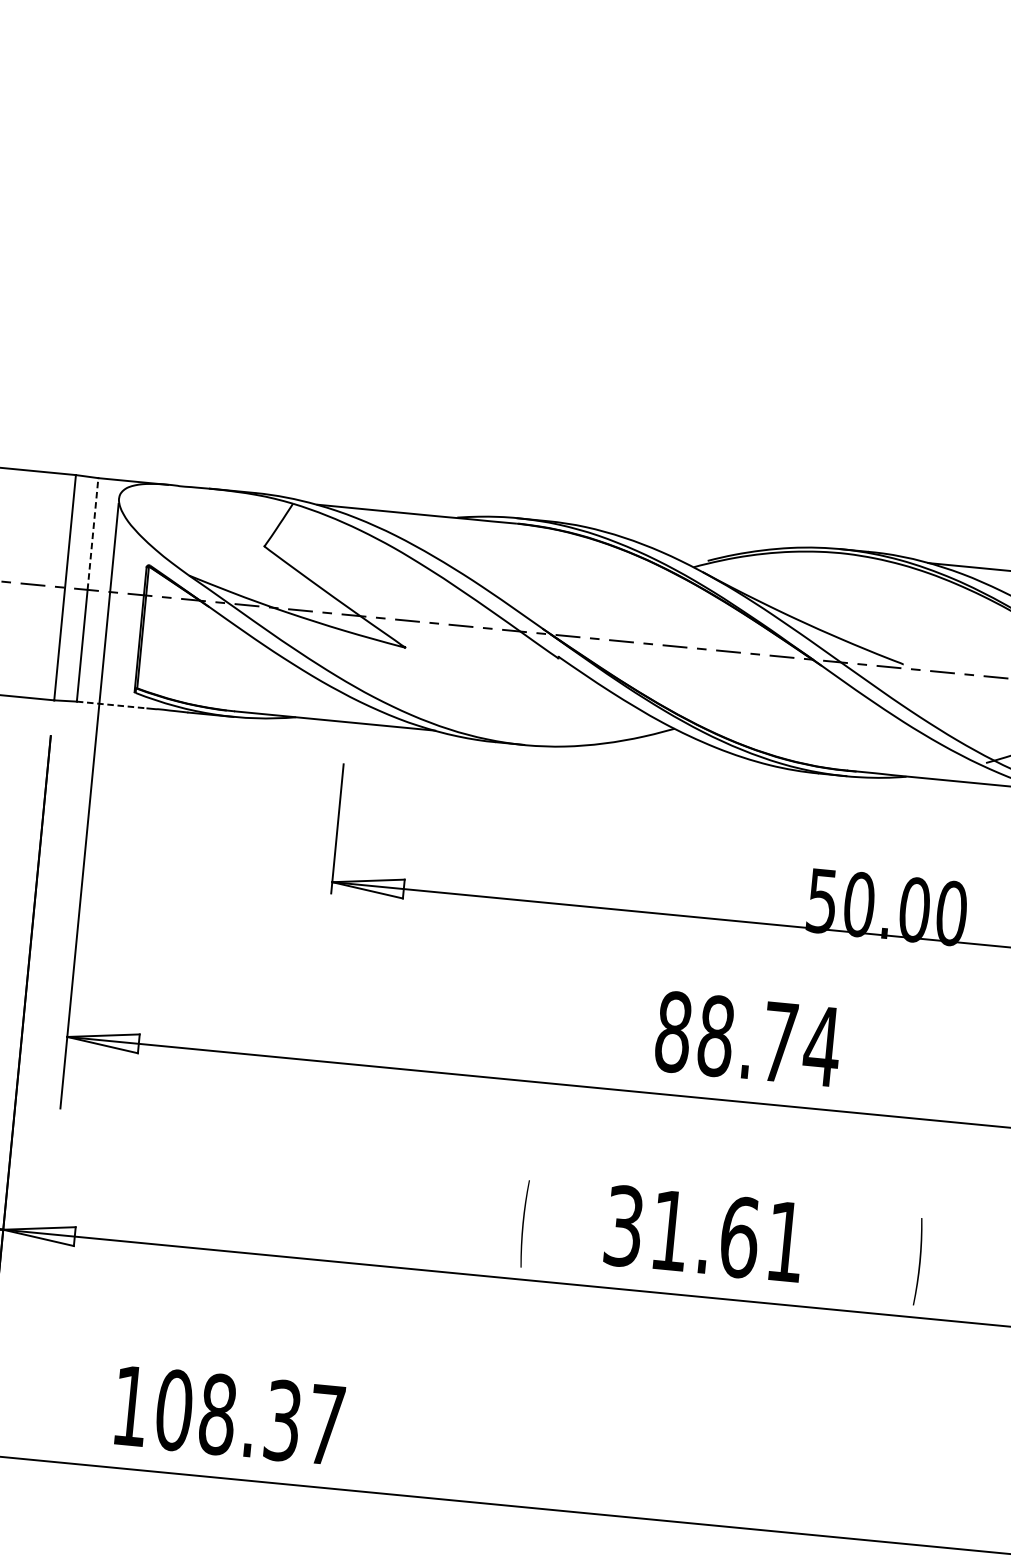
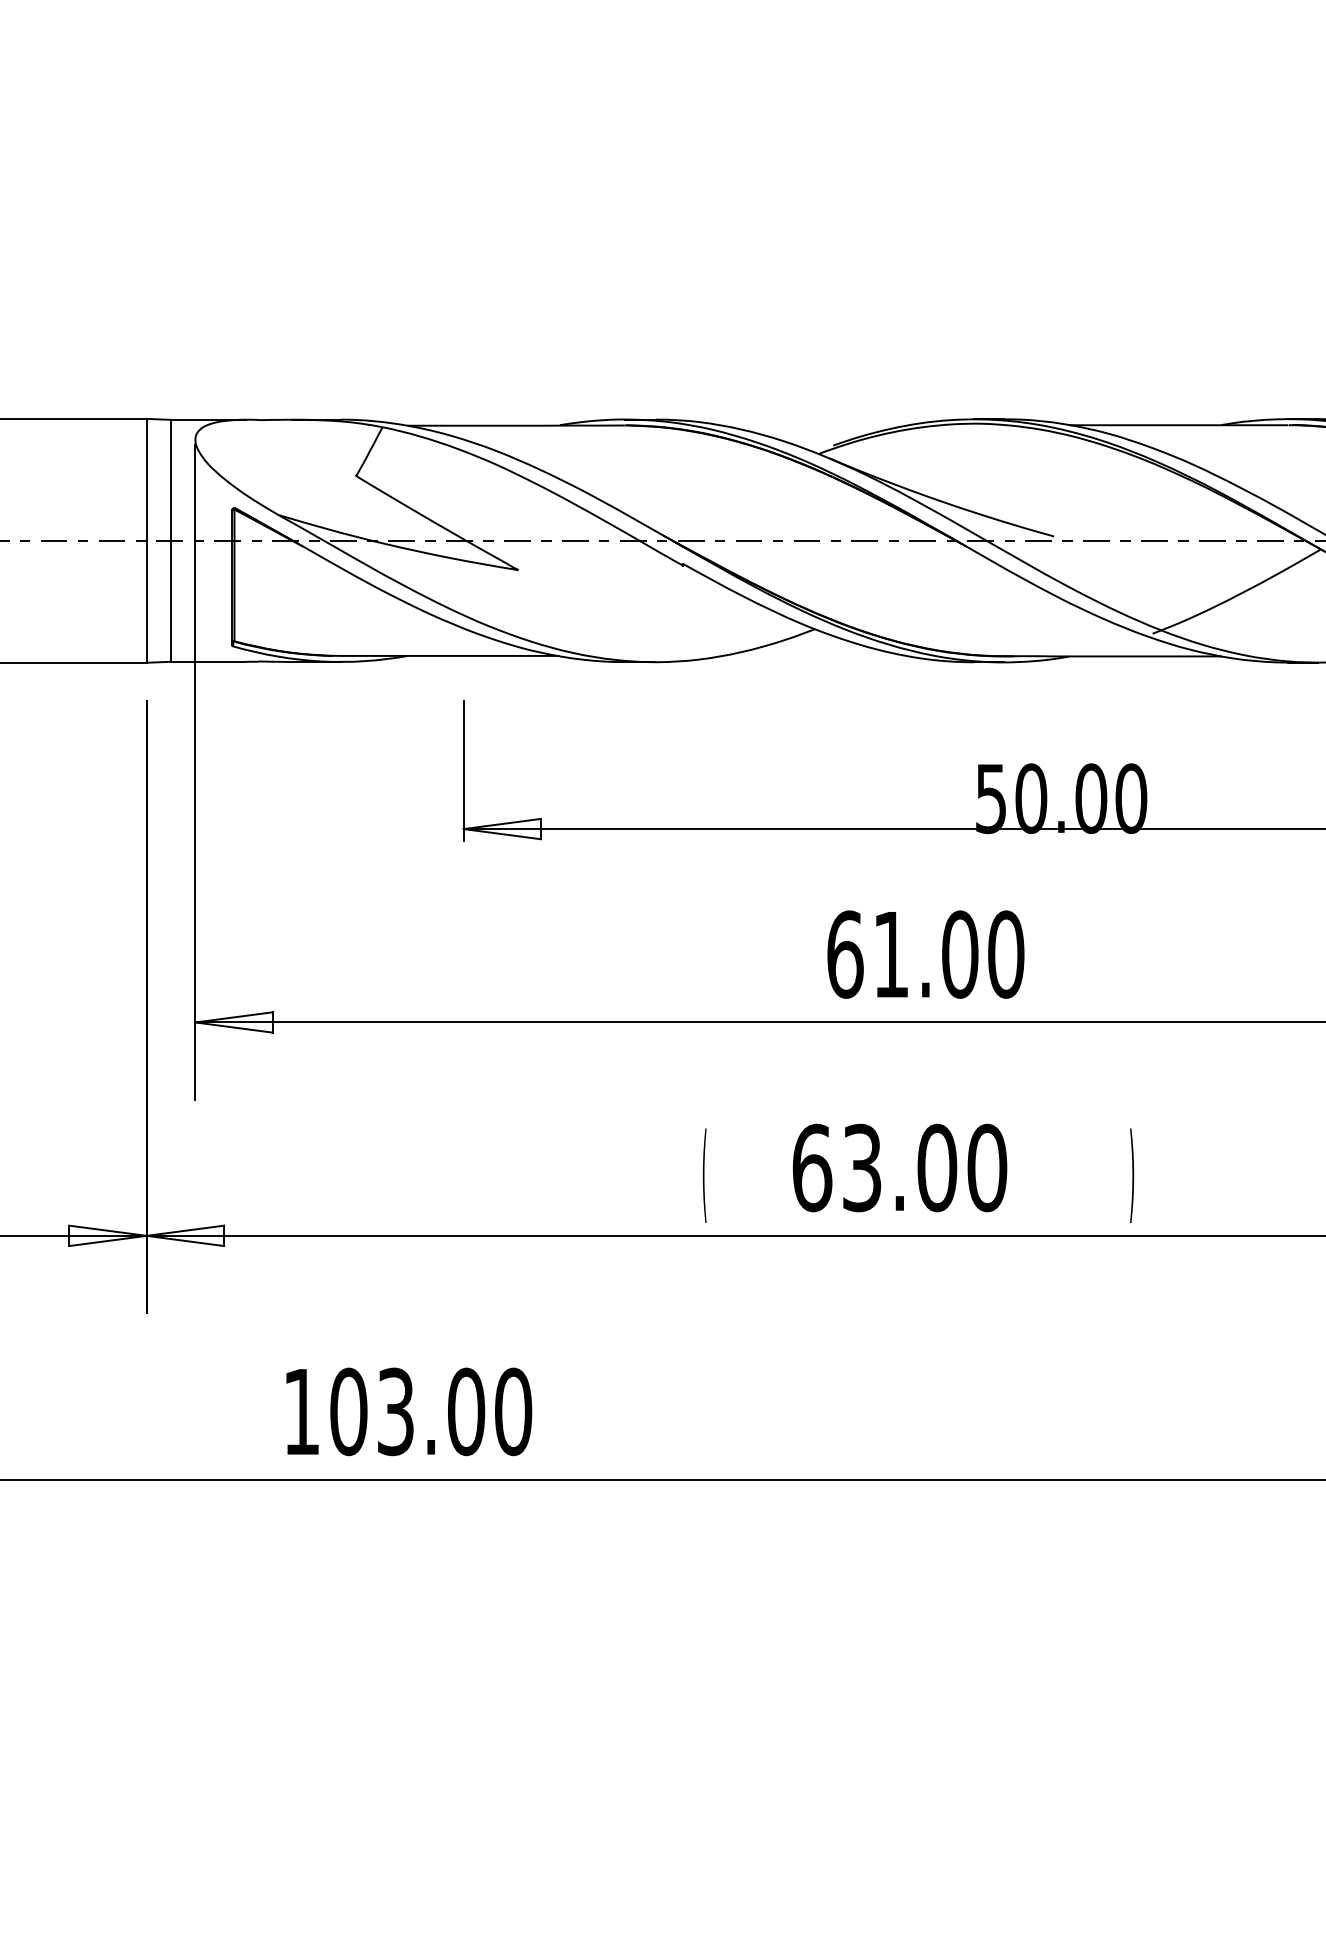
line: (93, 533) -> (171, 479), dashed -> solid
line: (111, 704) -> (208, 661), dashed -> solid
text: (748, 1039) -> (926, 954), 88.74 -> 61.00
text: (704, 1233) -> (899, 1167), 31.61 -> 63.00
text: (271, 1419) -> (454, 1411), 108.37 -> 103.00

